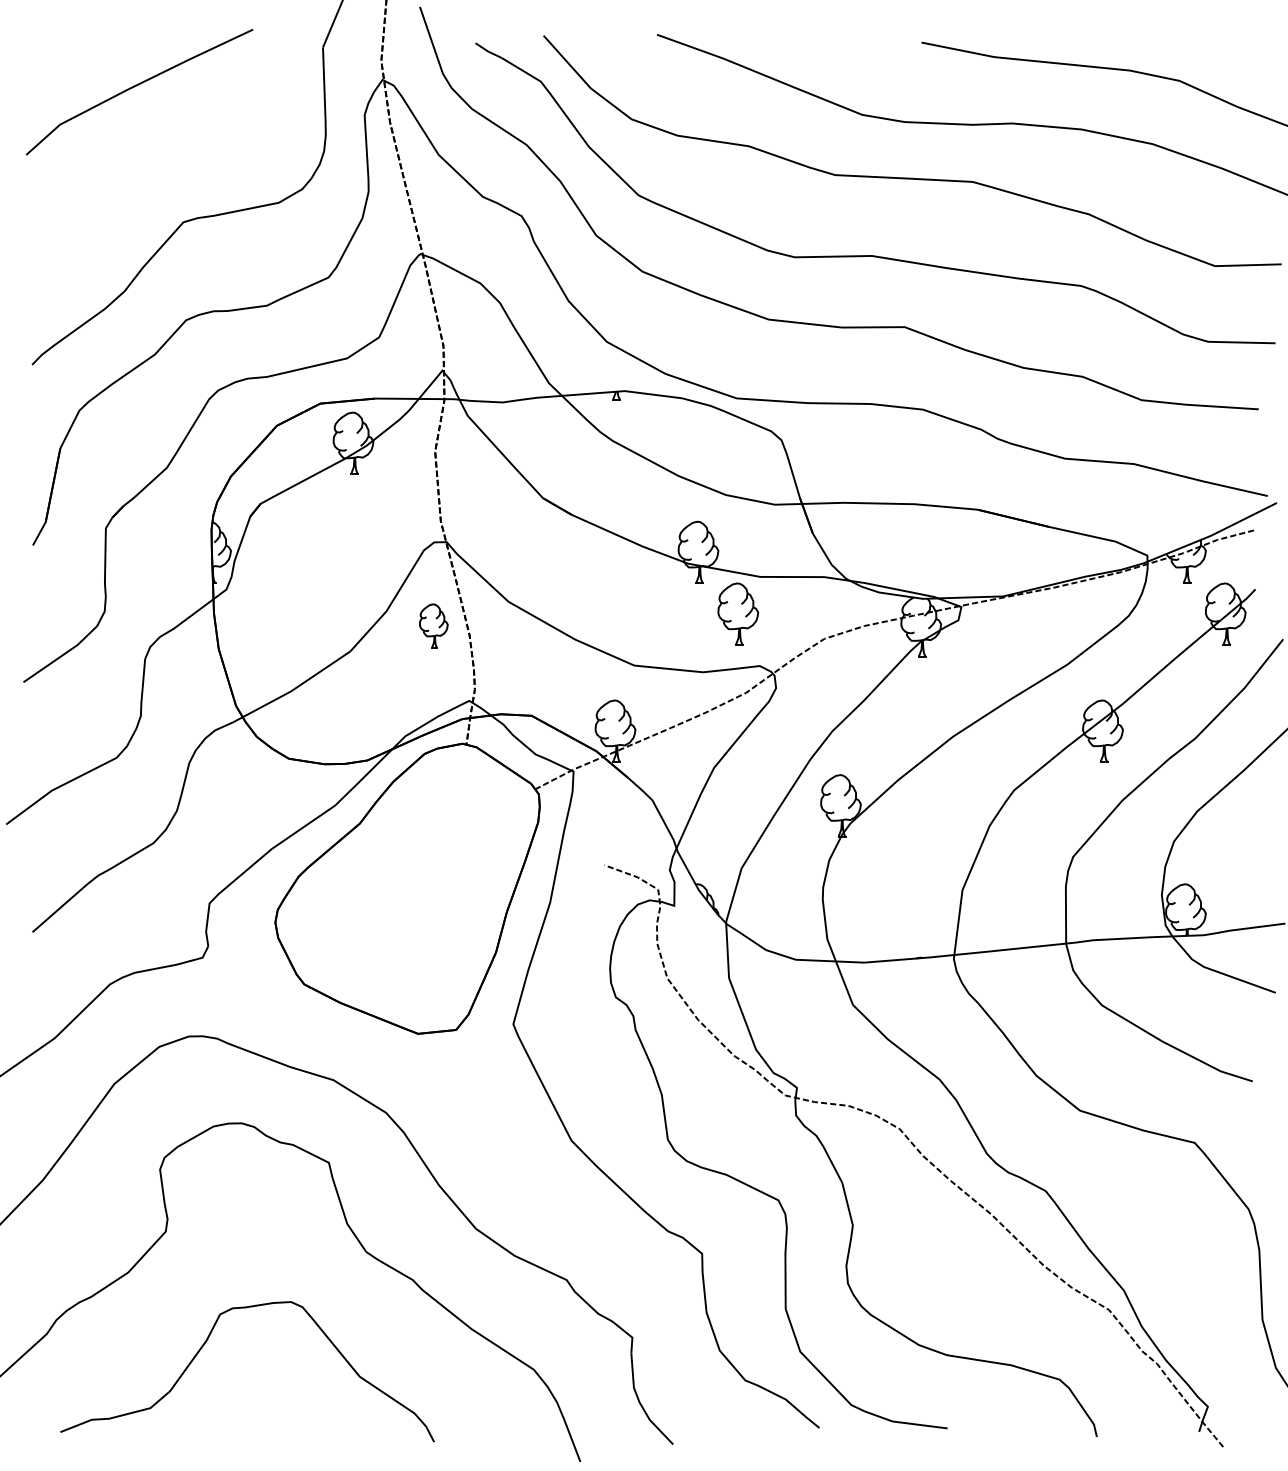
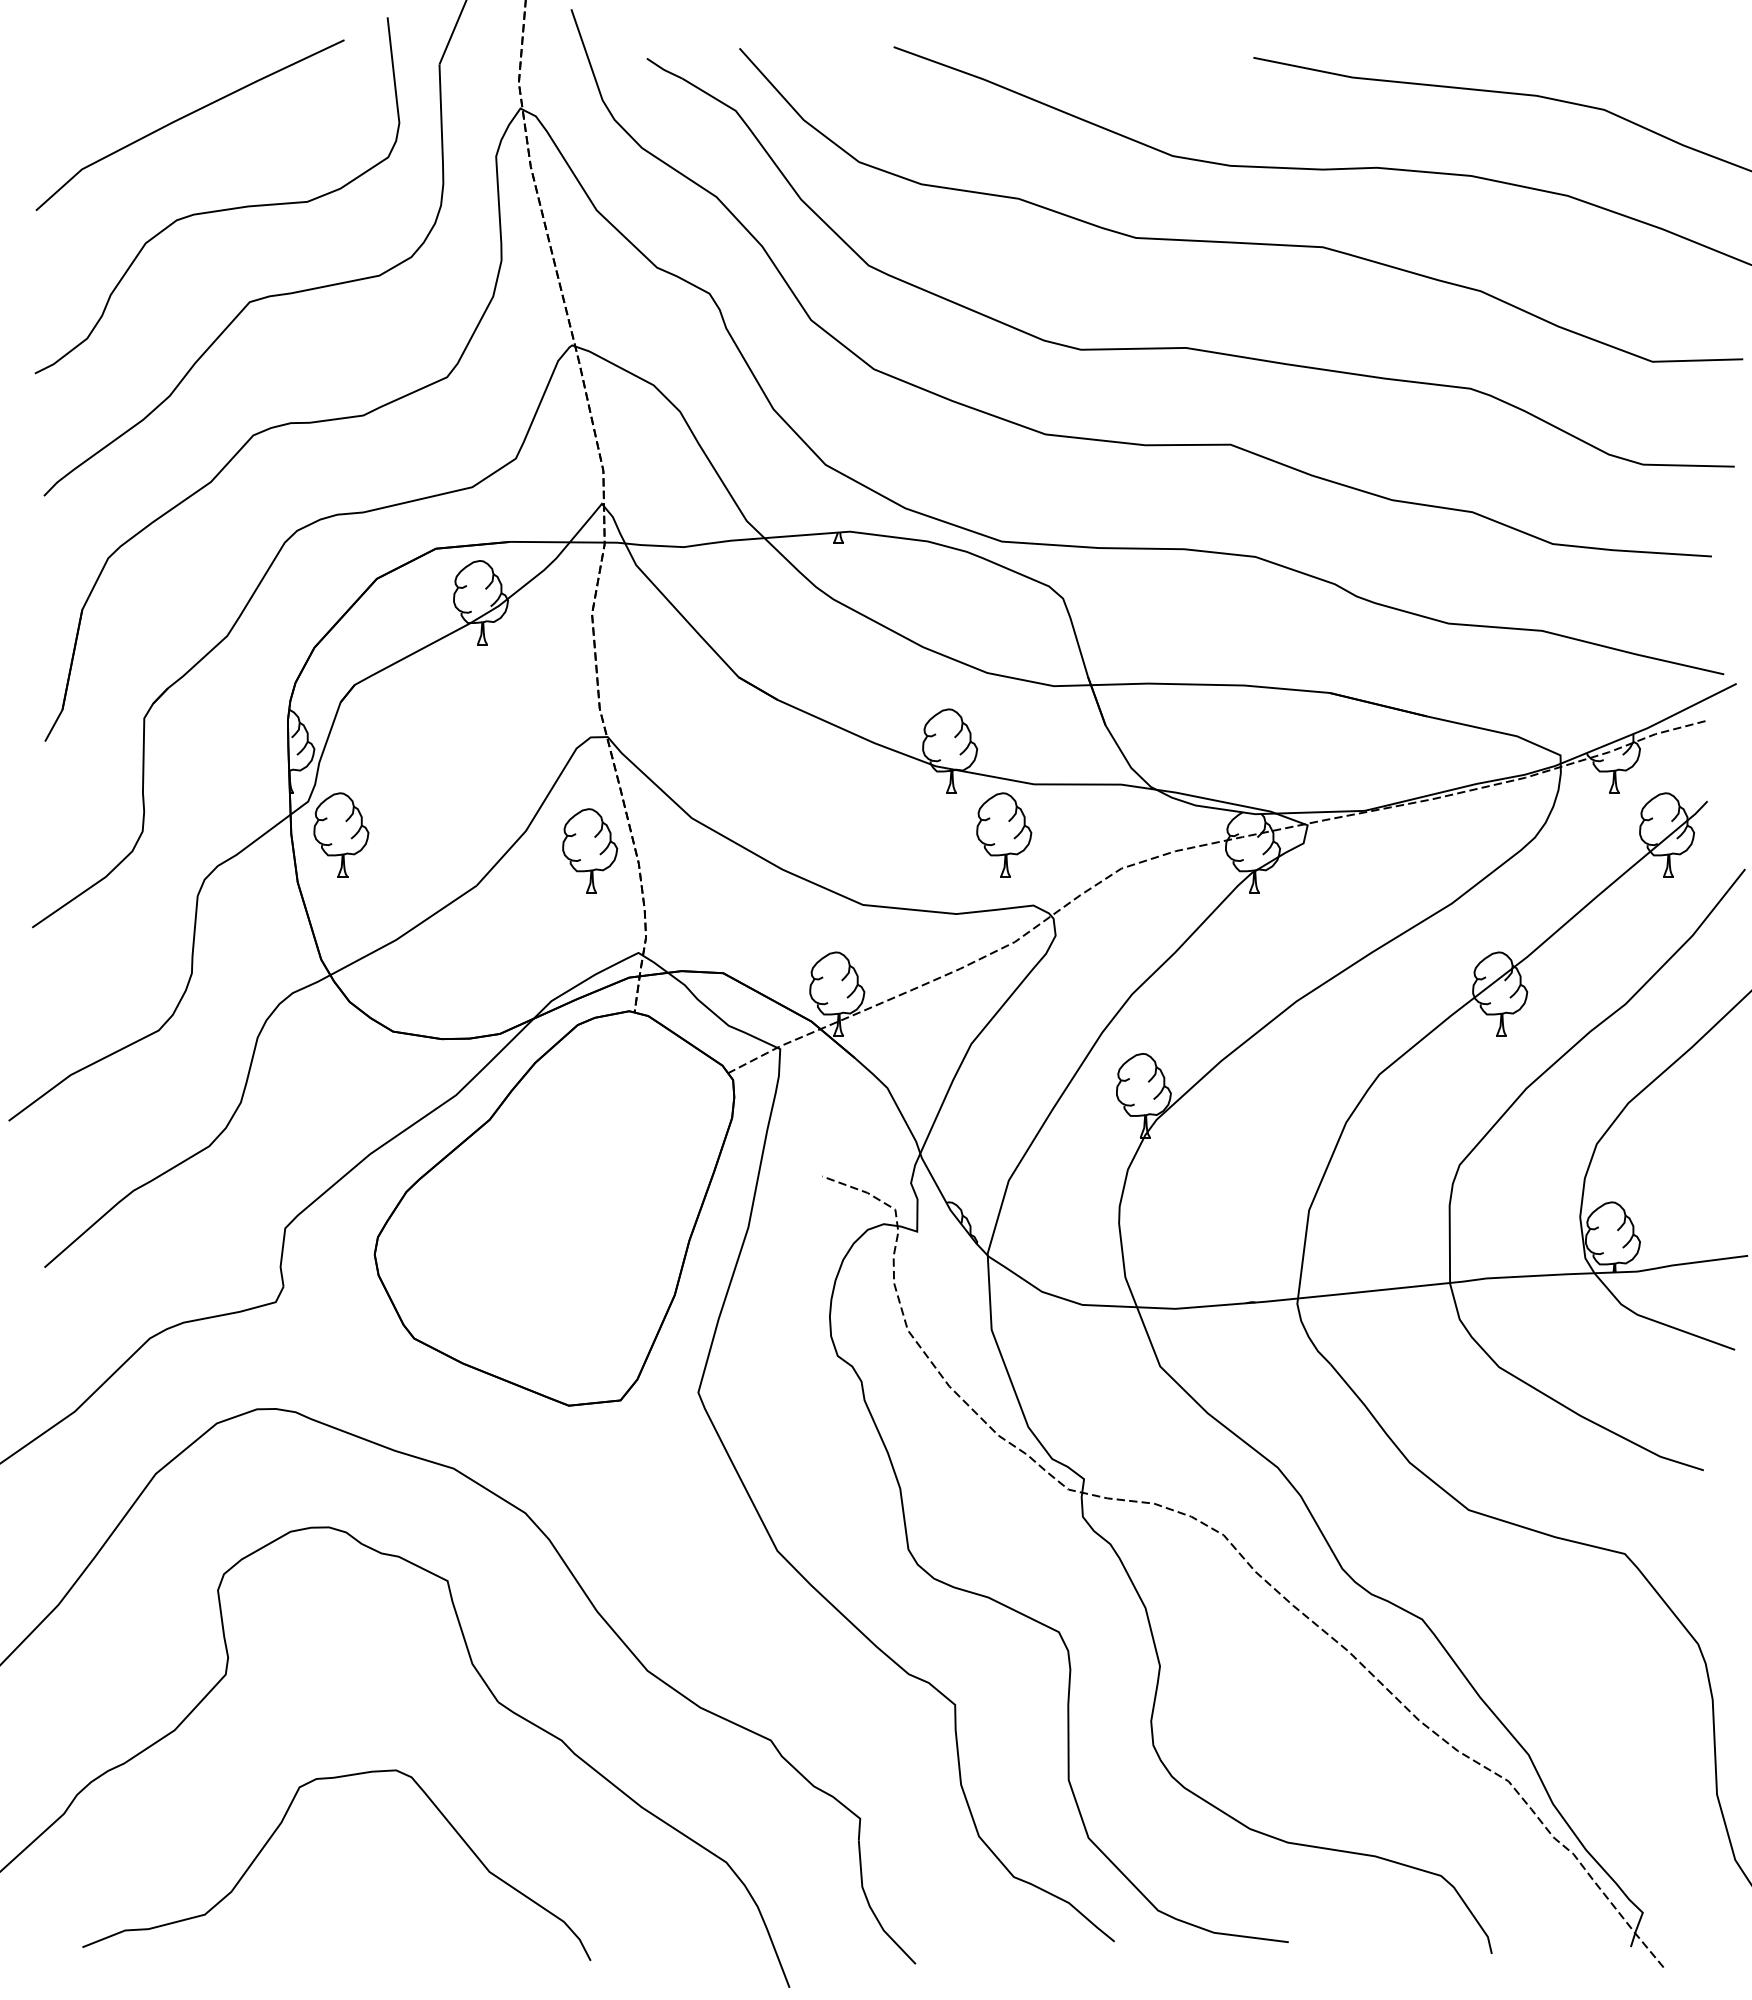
curve: (161, 154) -> (219, 209), added
part: (250, 613) -> (341, 834), added
part: (434, 625) -> (590, 850), size x1.43

